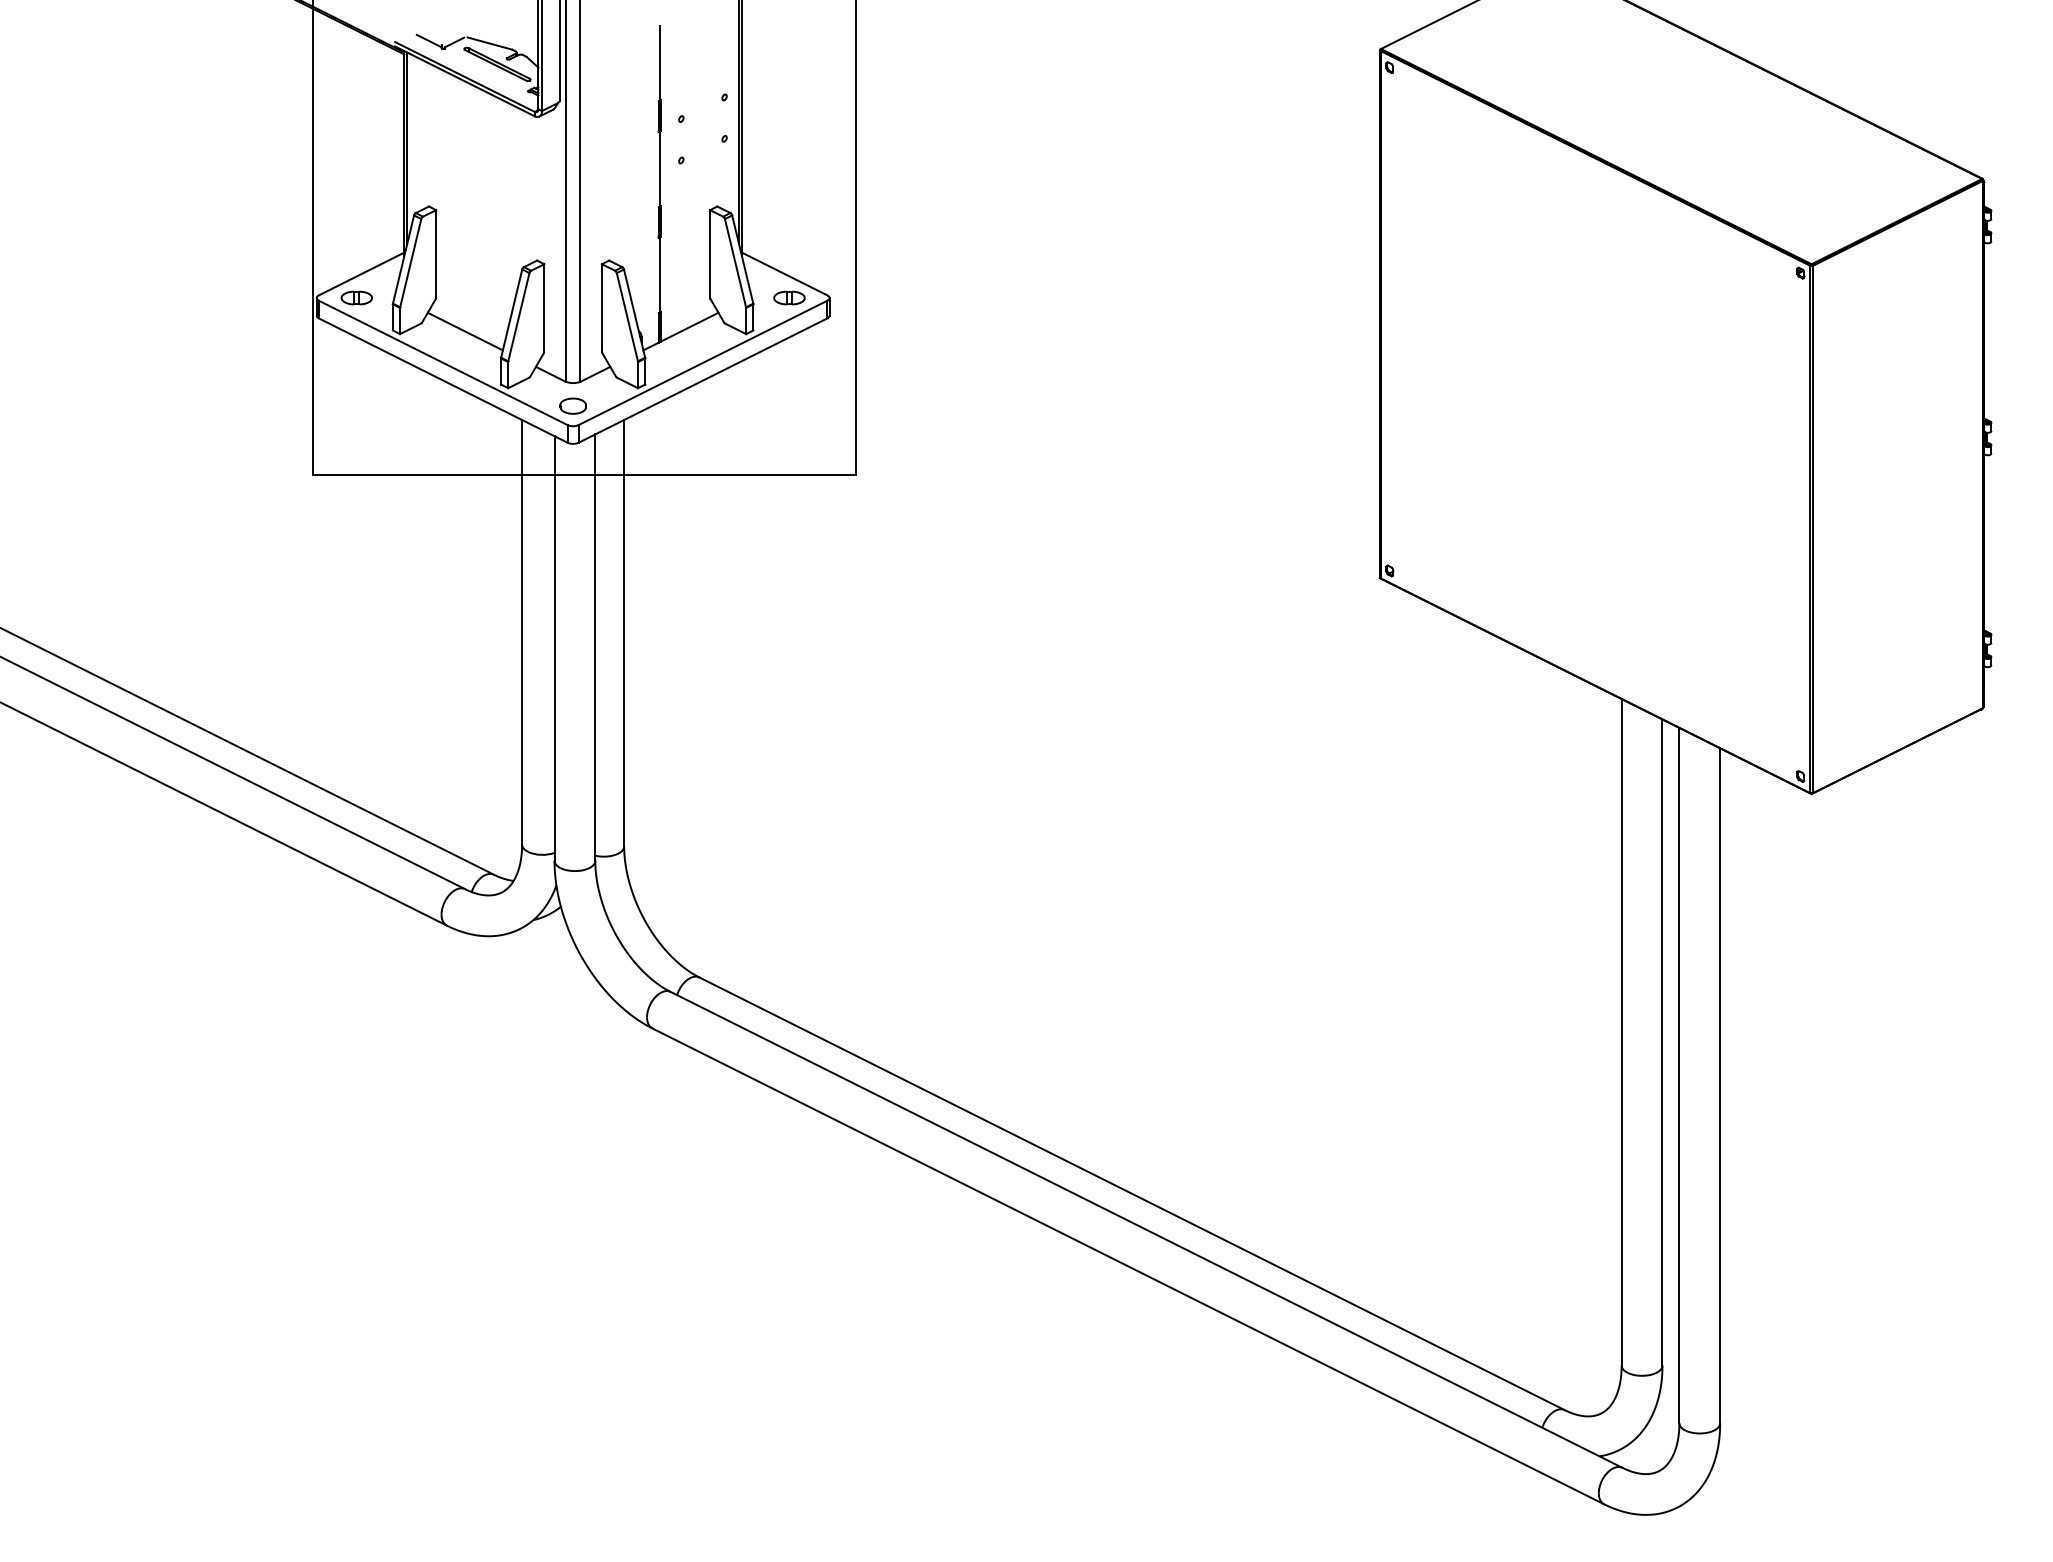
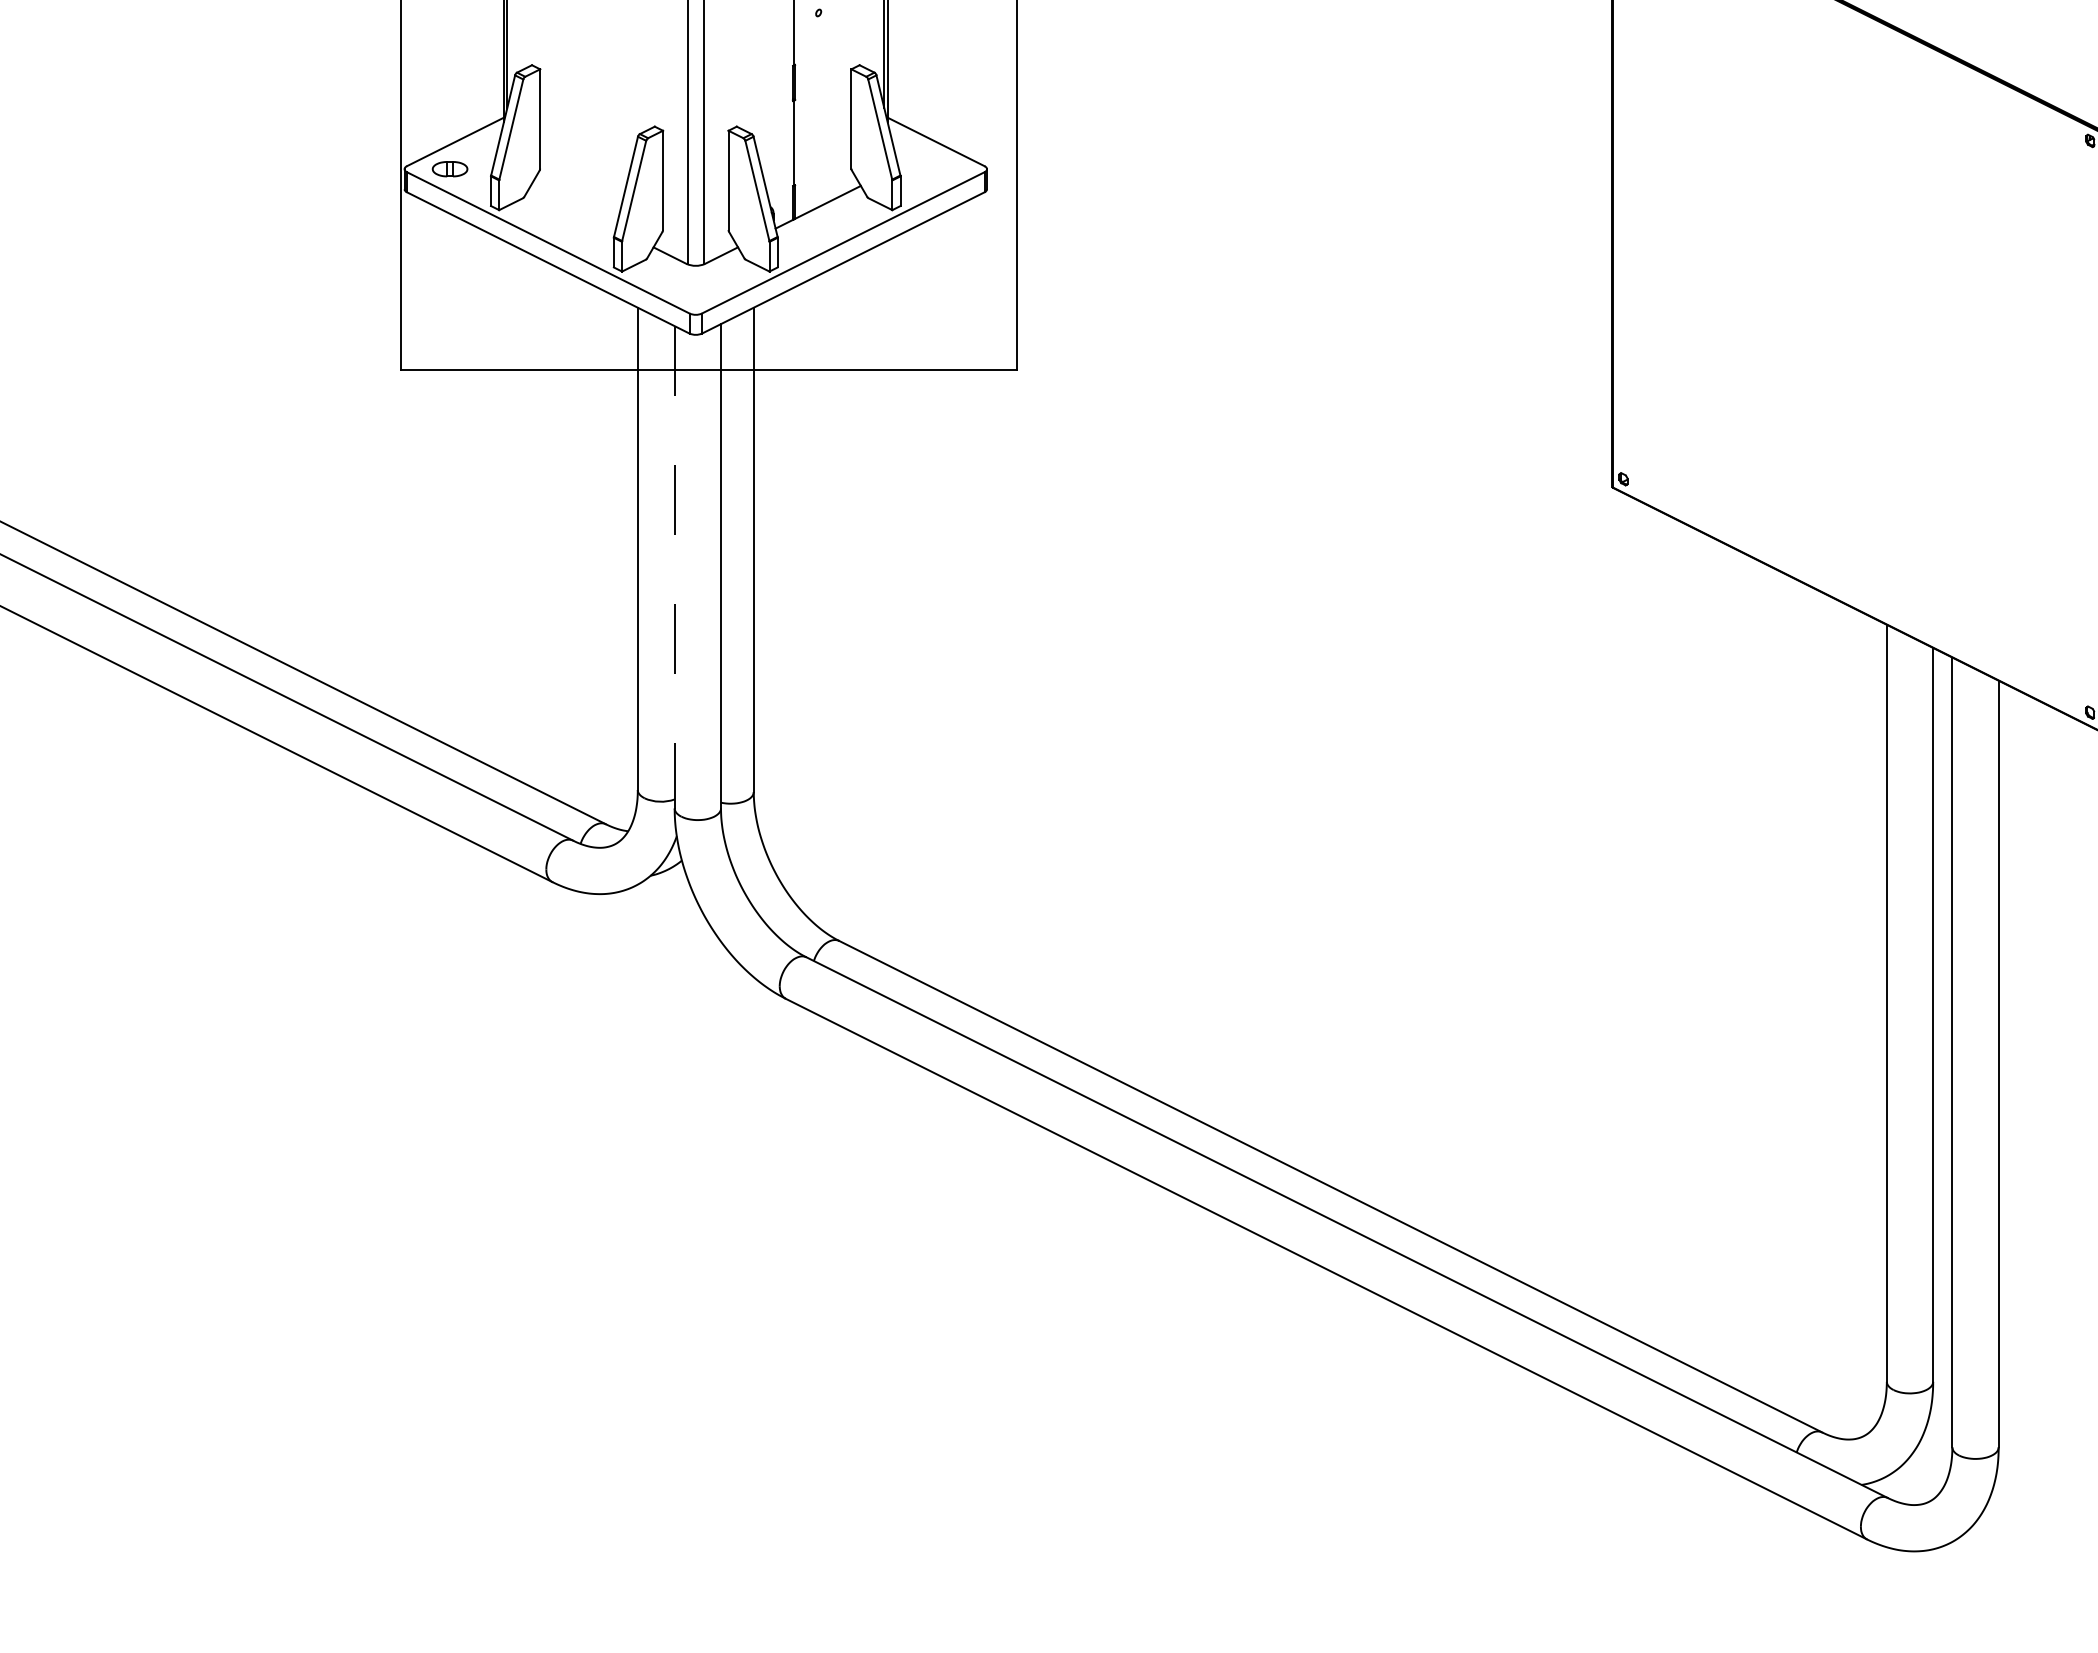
part: (789, 297) -> (941, 168), removed
line: (464, 331) -> (572, 207), removed
part: (572, 405) -> (695, 291), removed
line: (554, 649) -> (674, 568), solid -> dashed

